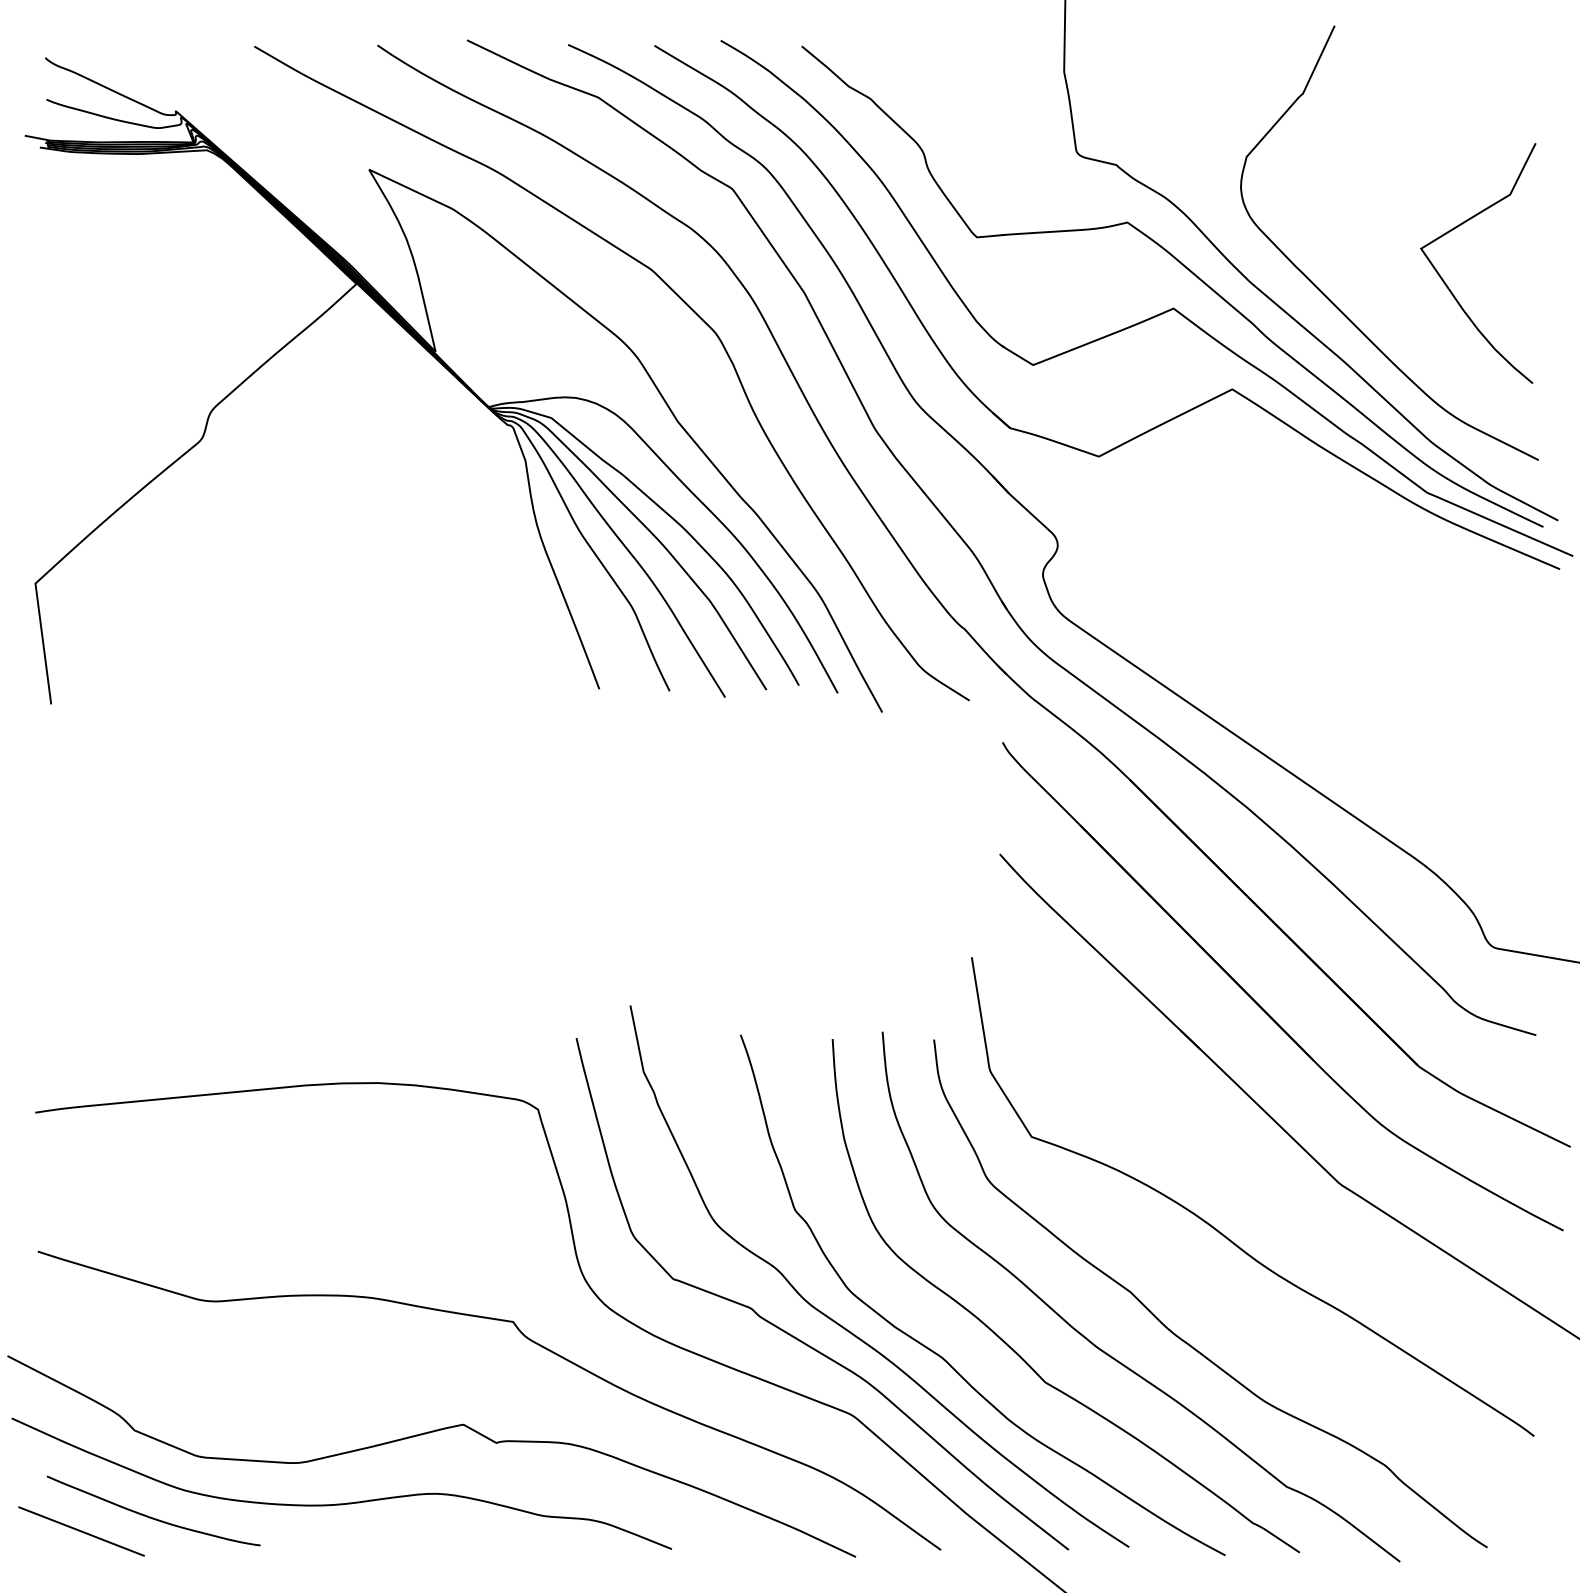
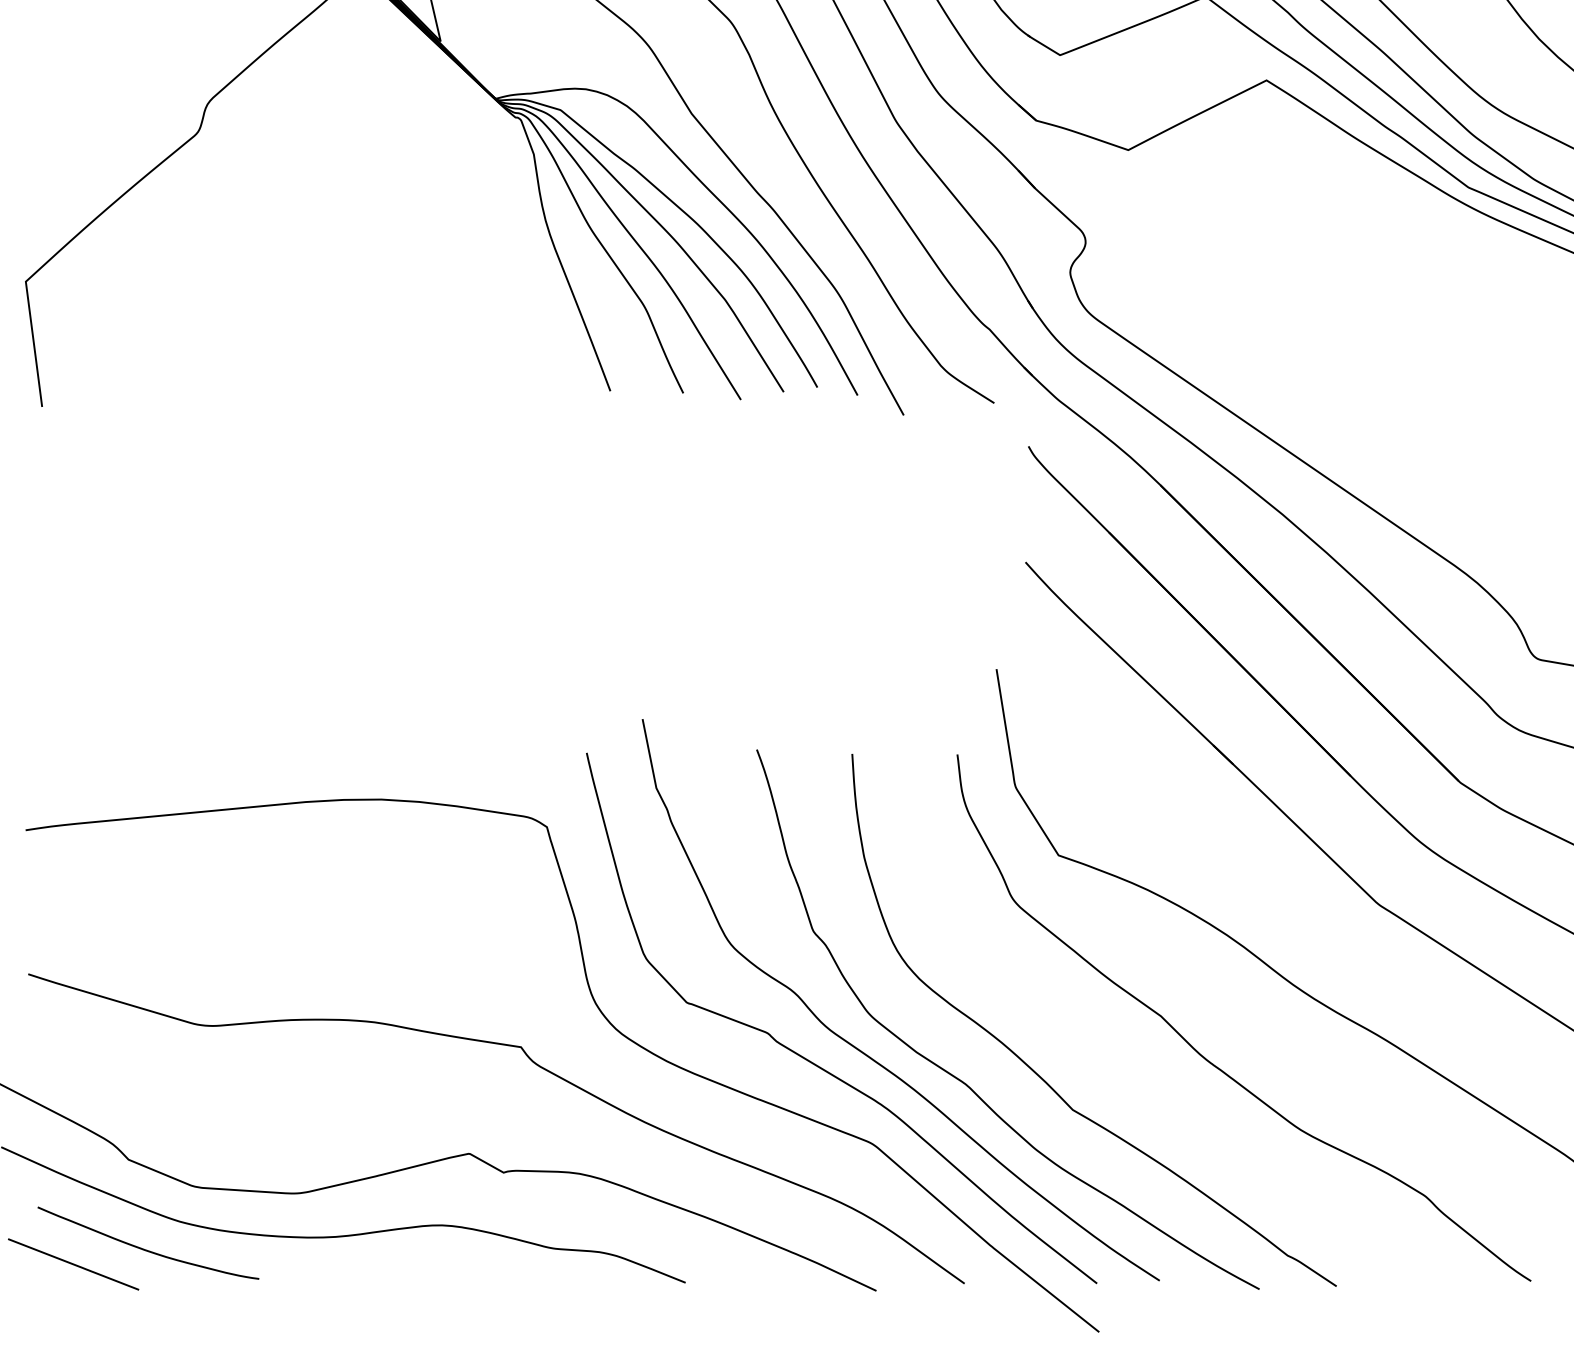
curve: (1105, 1351) -> (1135, 1077), removed

